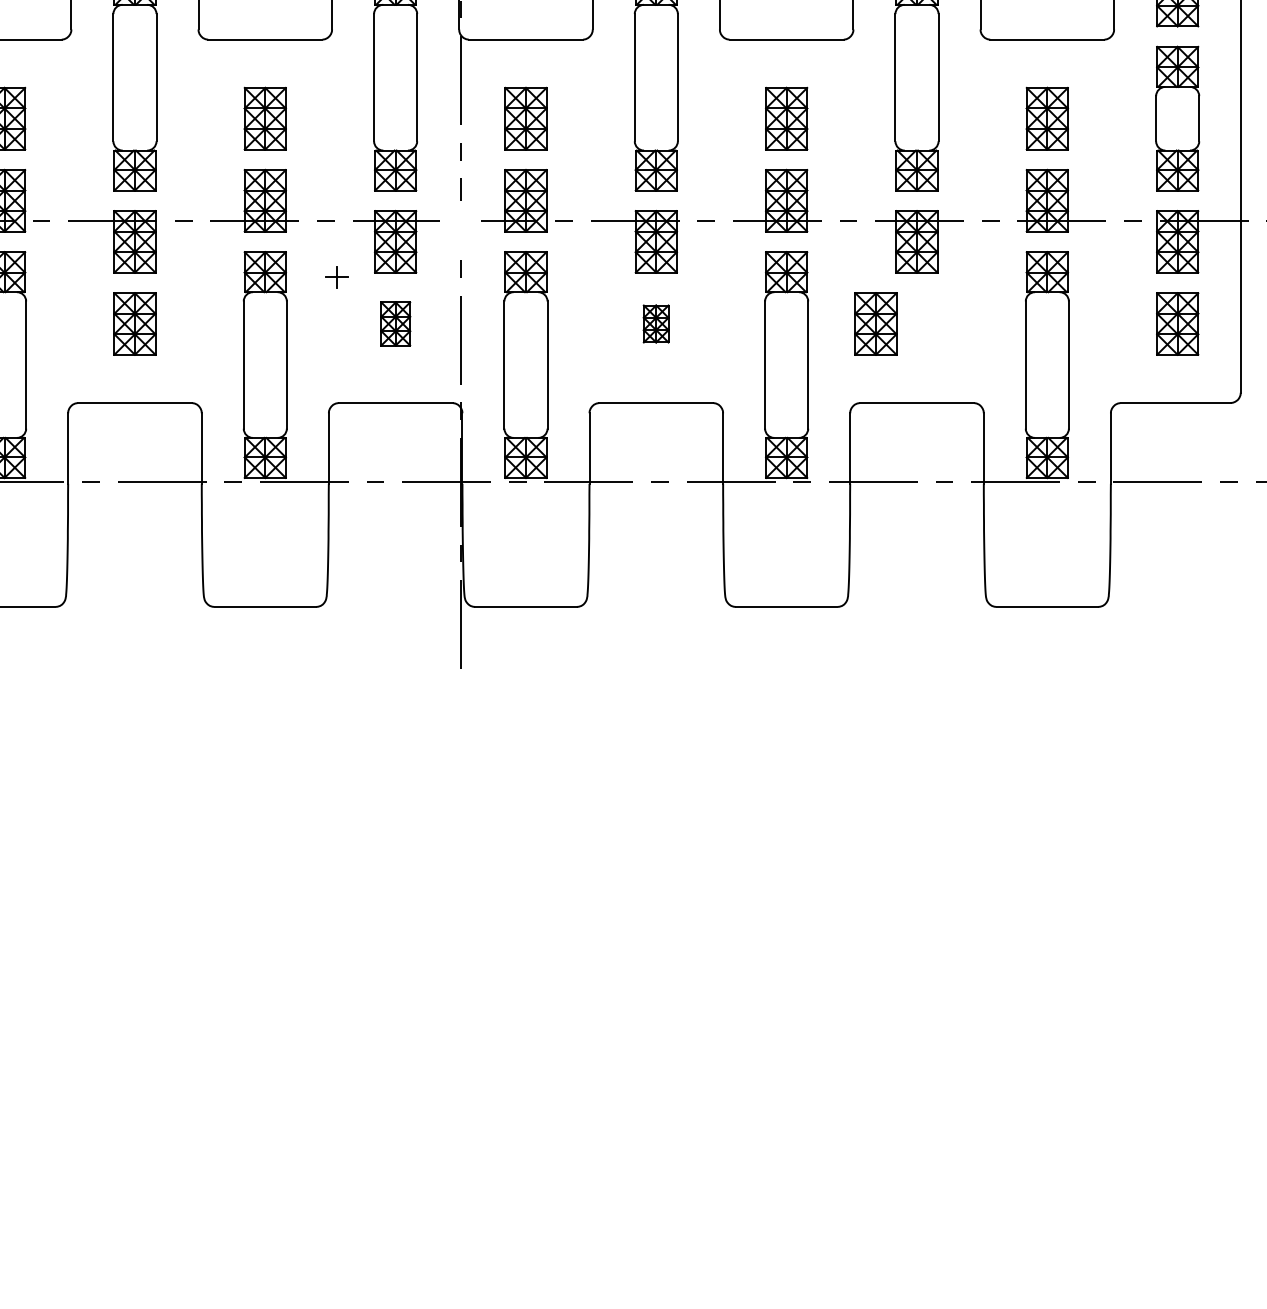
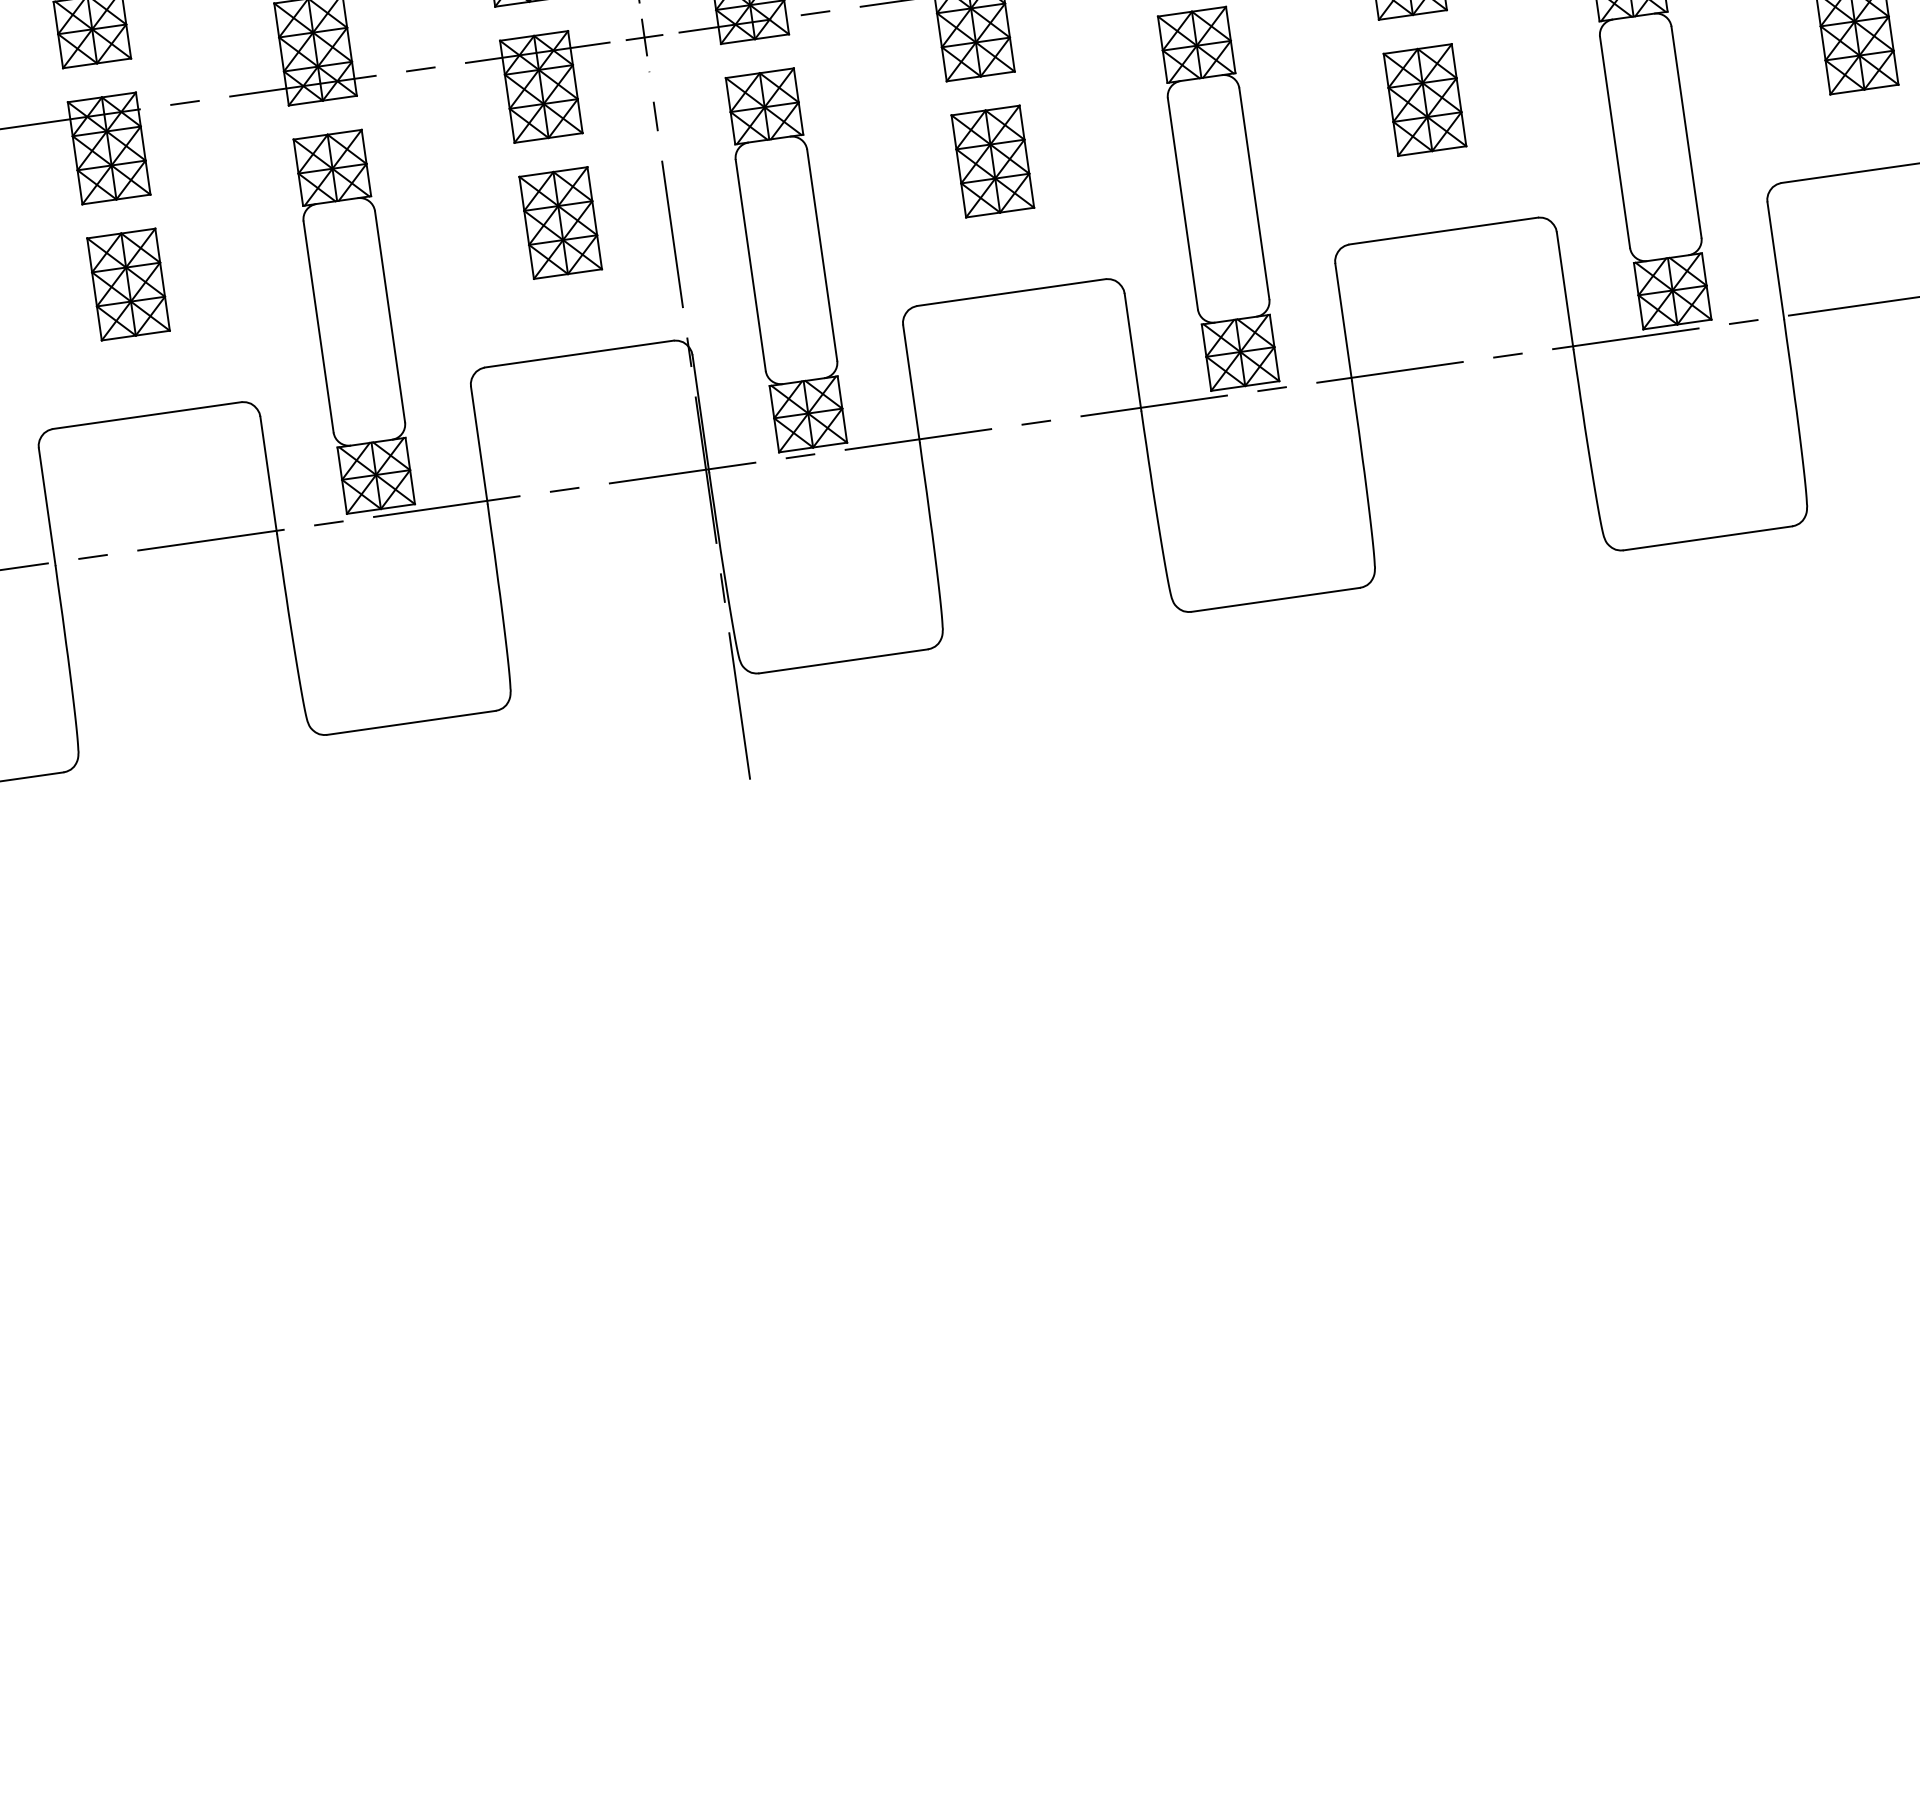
part: (336, 277) -> (644, 37), moved
part: (395, 323) -> (560, 222), size x1.43
part: (655, 323) -> (991, 160), size x1.67
part: (875, 323) -> (1424, 99), moved

